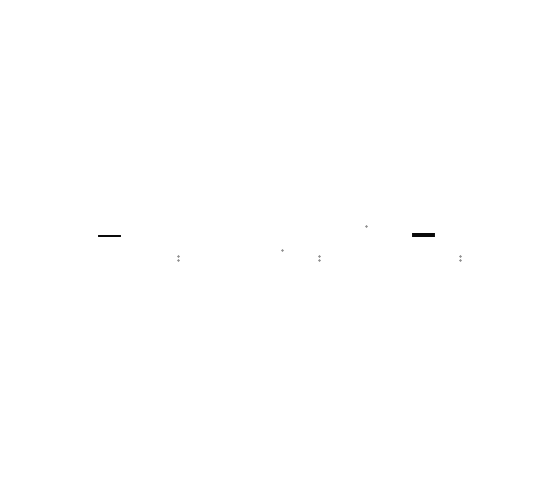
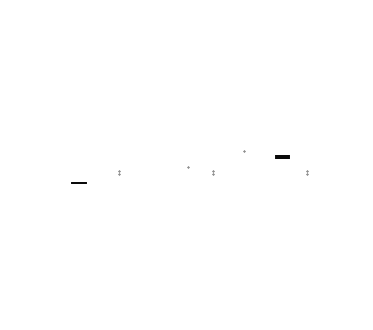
line: (108, 235) -> (78, 182), moved

